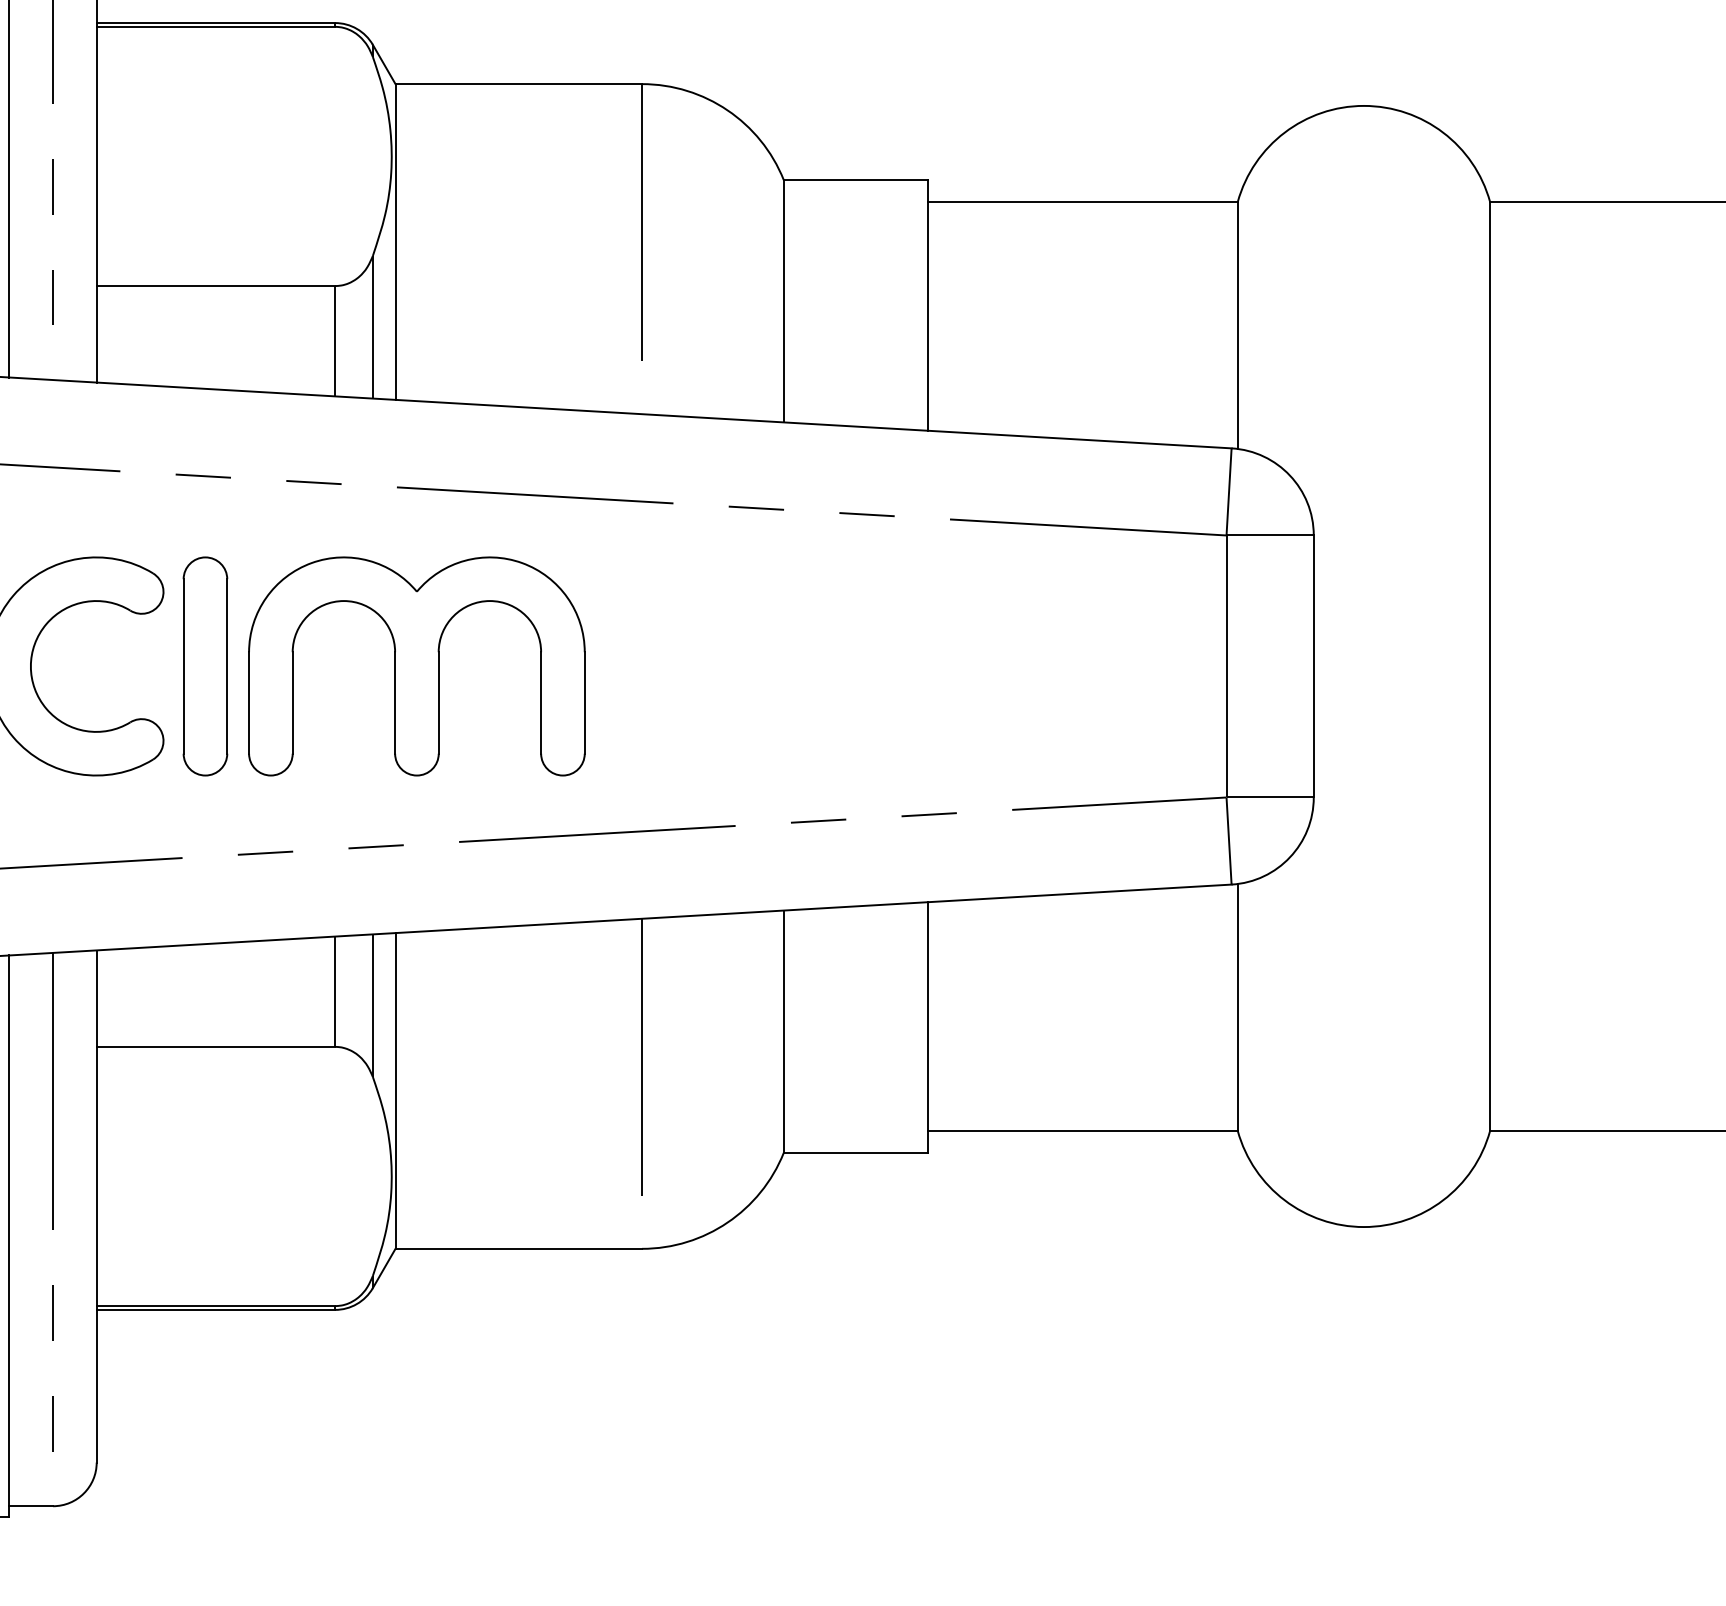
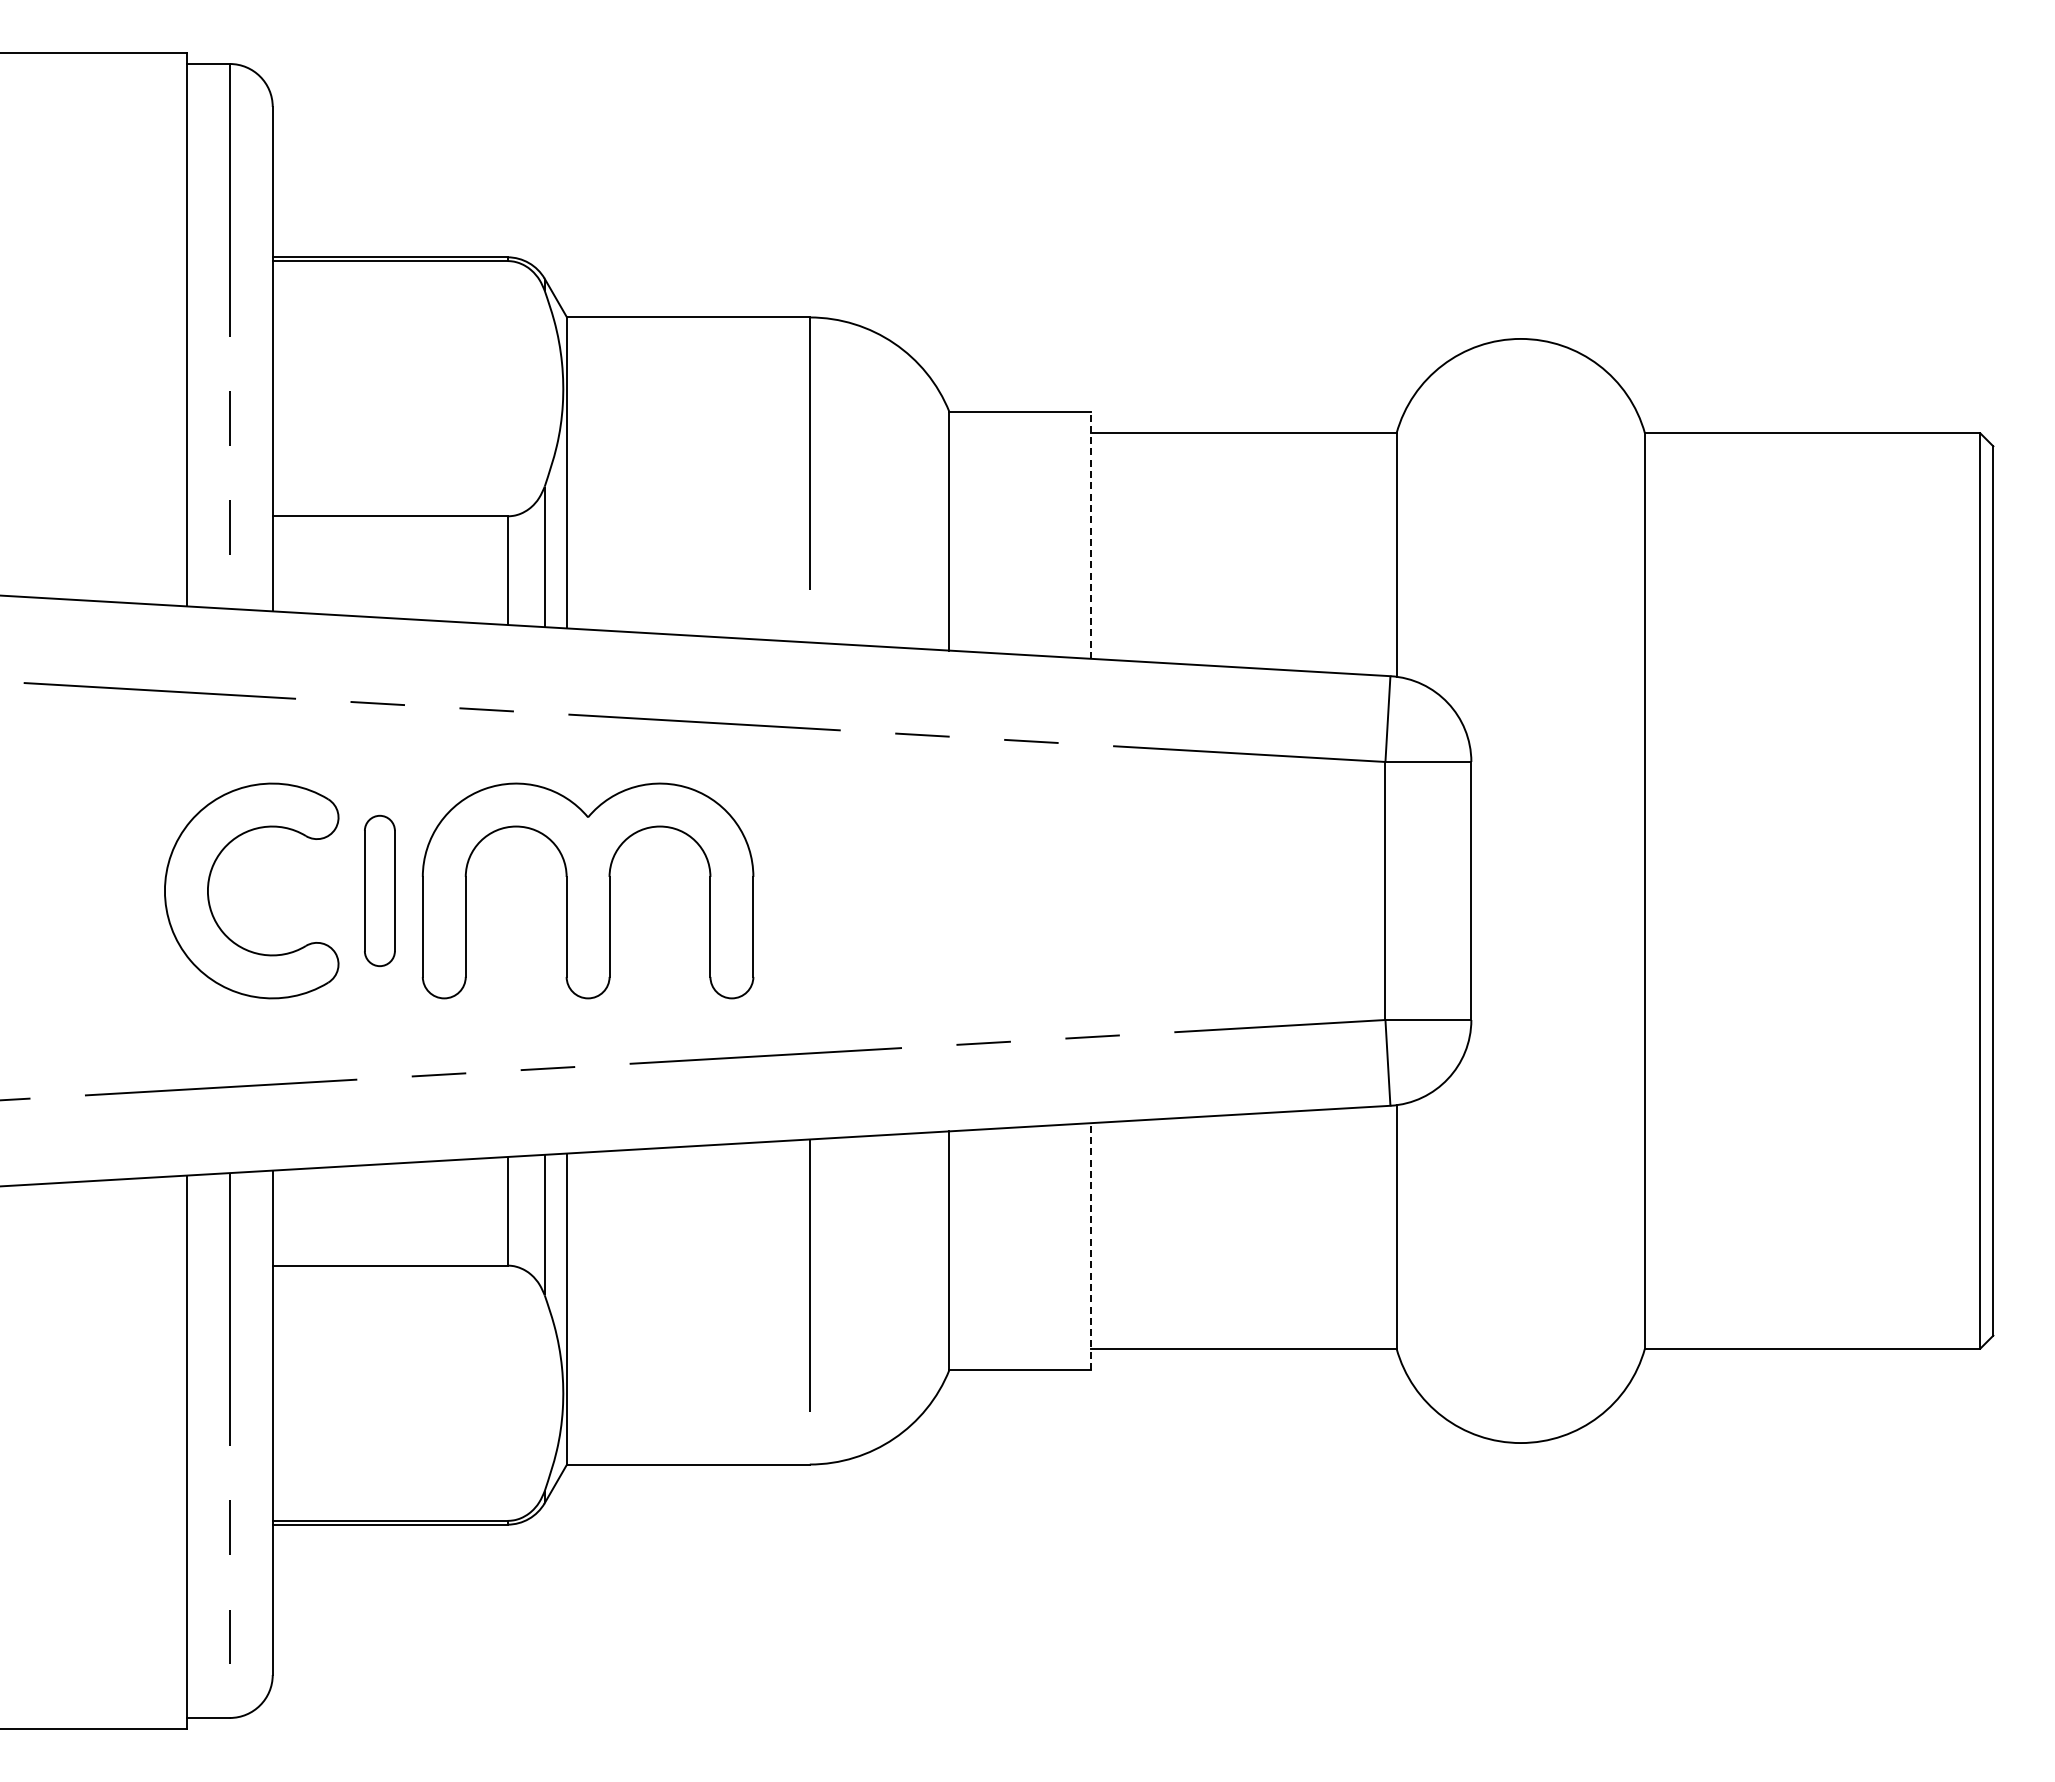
line: (928, 304) -> (1091, 534), solid -> dashed
part: (205, 665) -> (379, 890), size x0.7
line: (928, 1027) -> (1091, 1246), solid -> dashed

